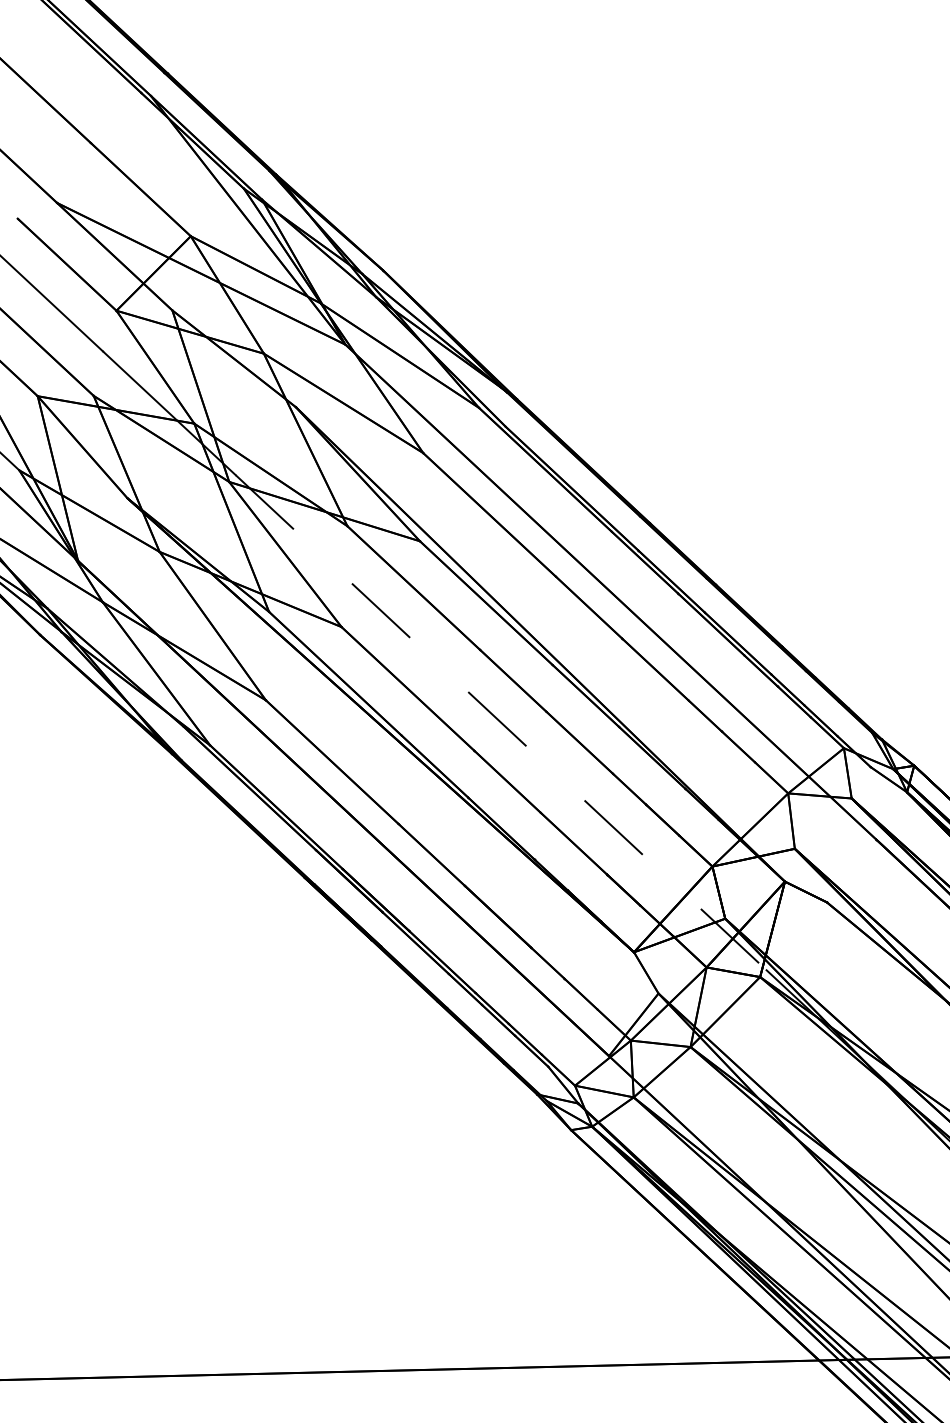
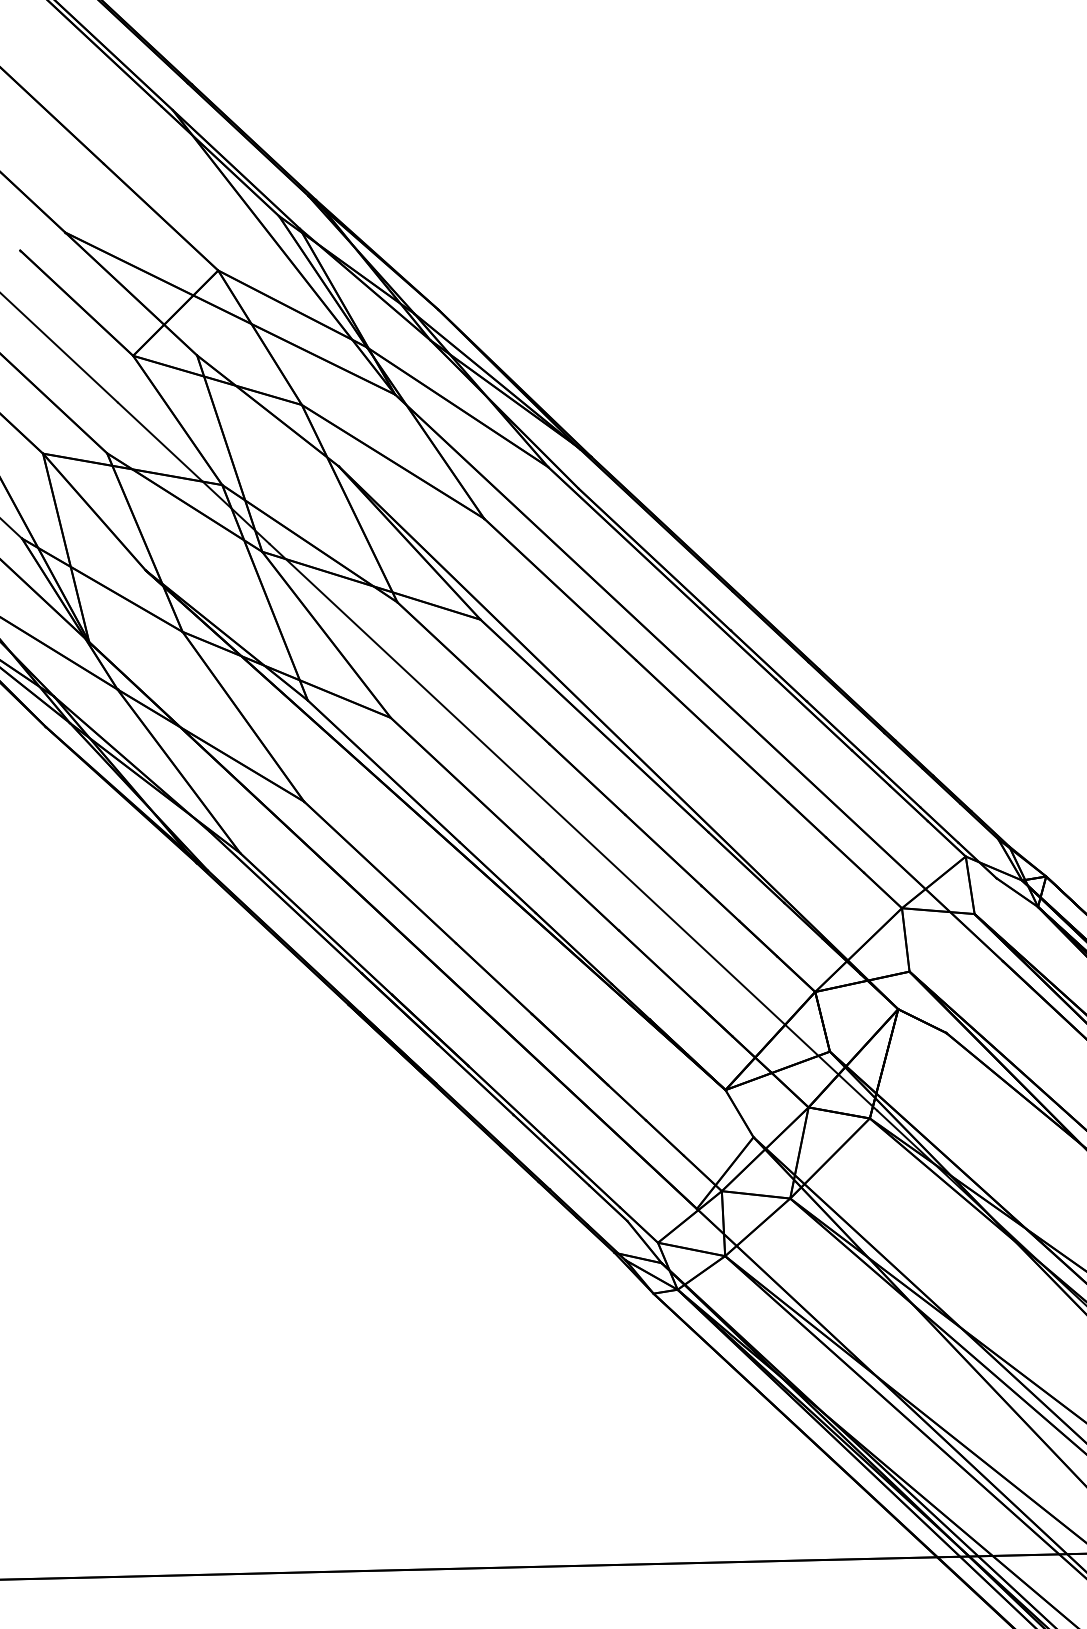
line: (501, 722) -> (573, 827), dashed -> solid

